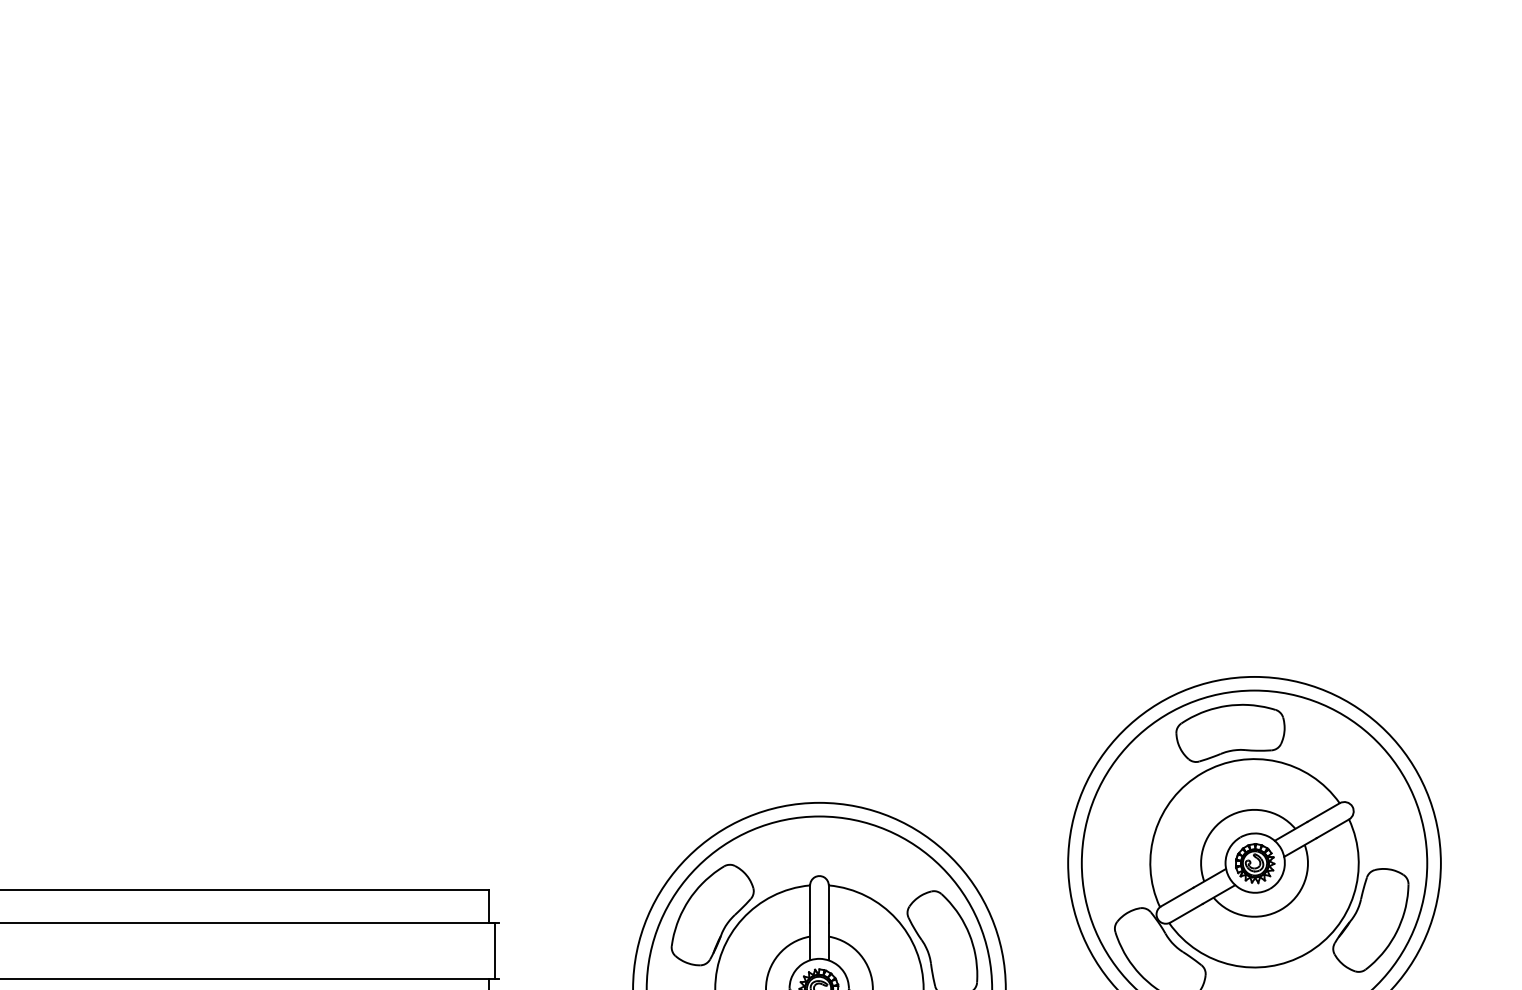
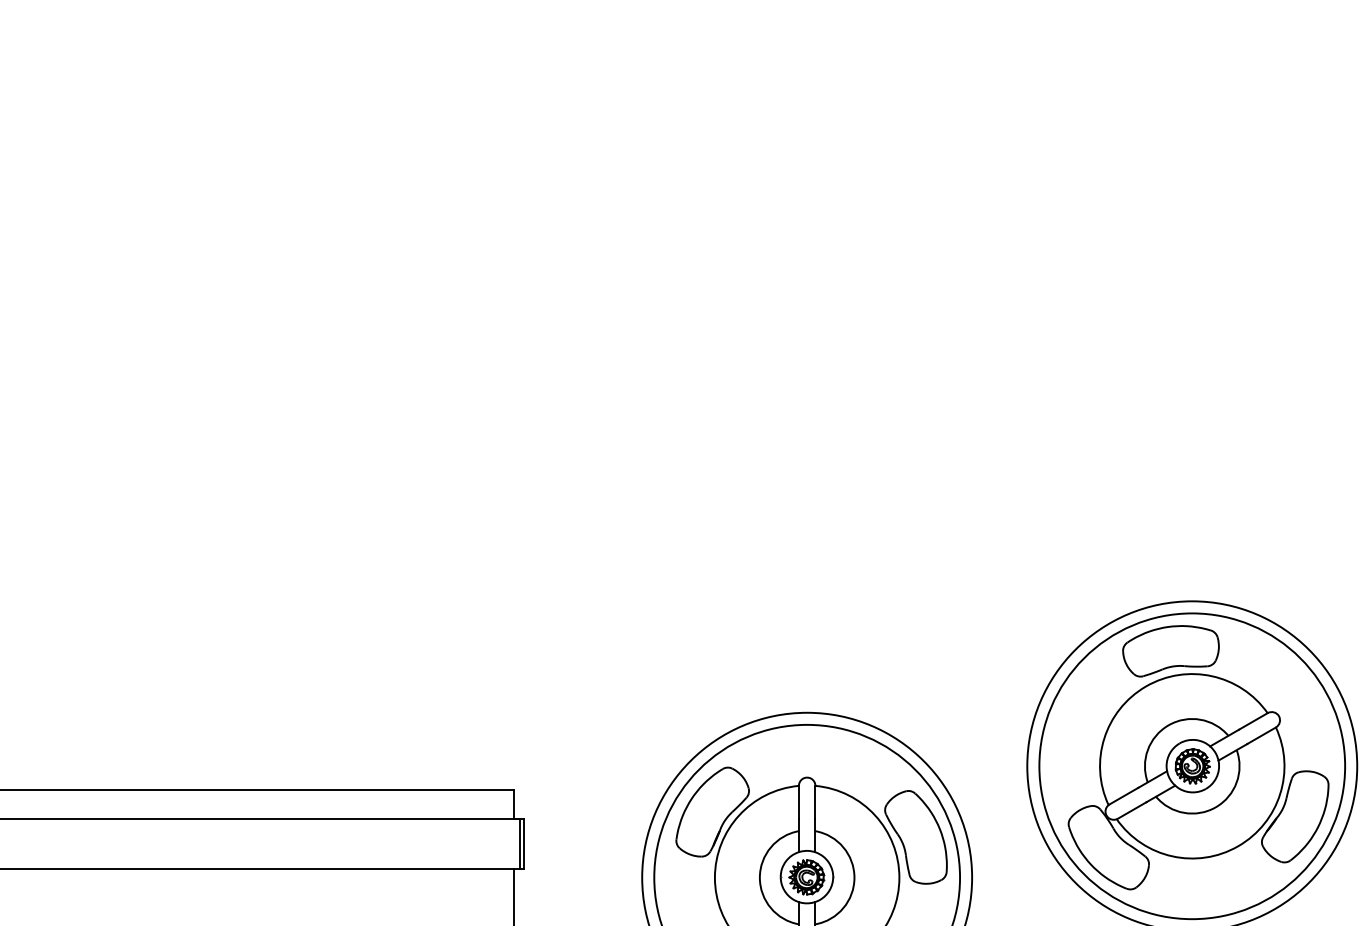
line: (498, 950) -> (523, 843), added

